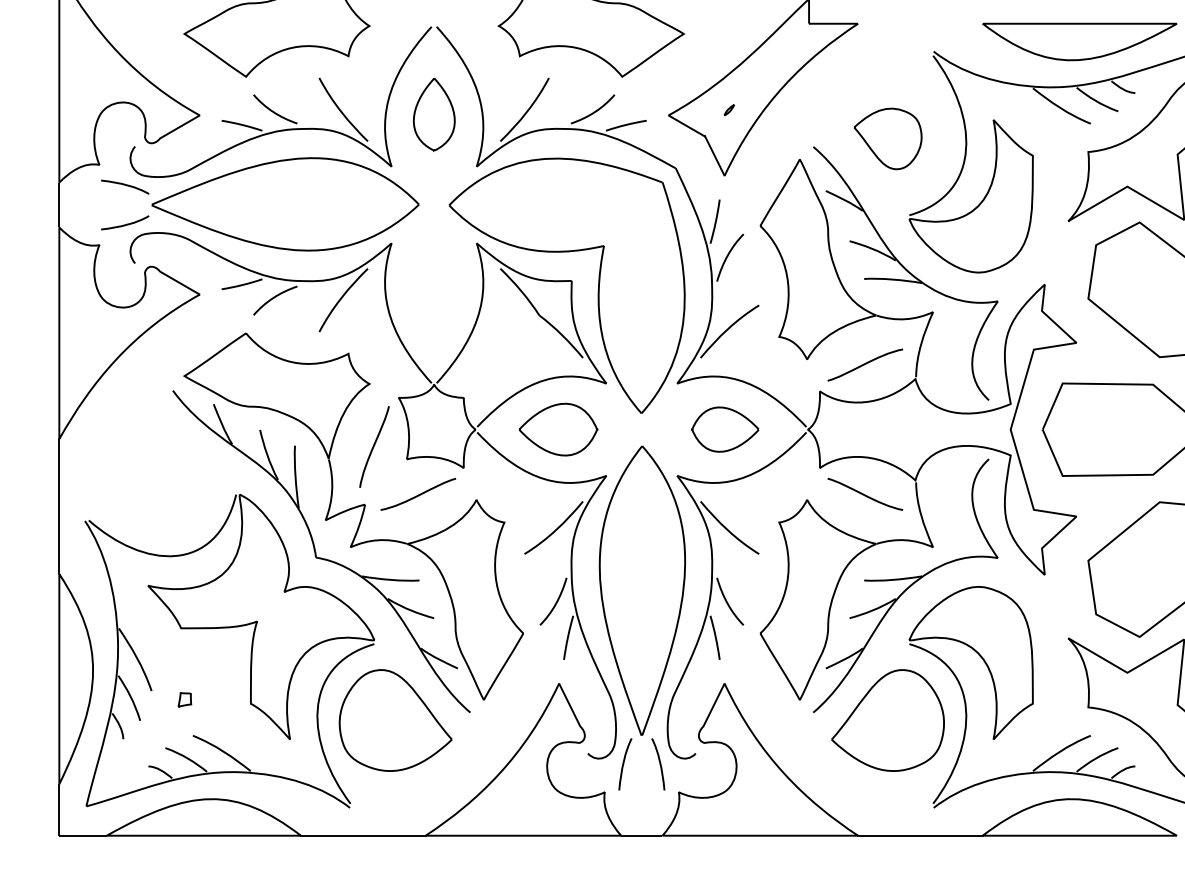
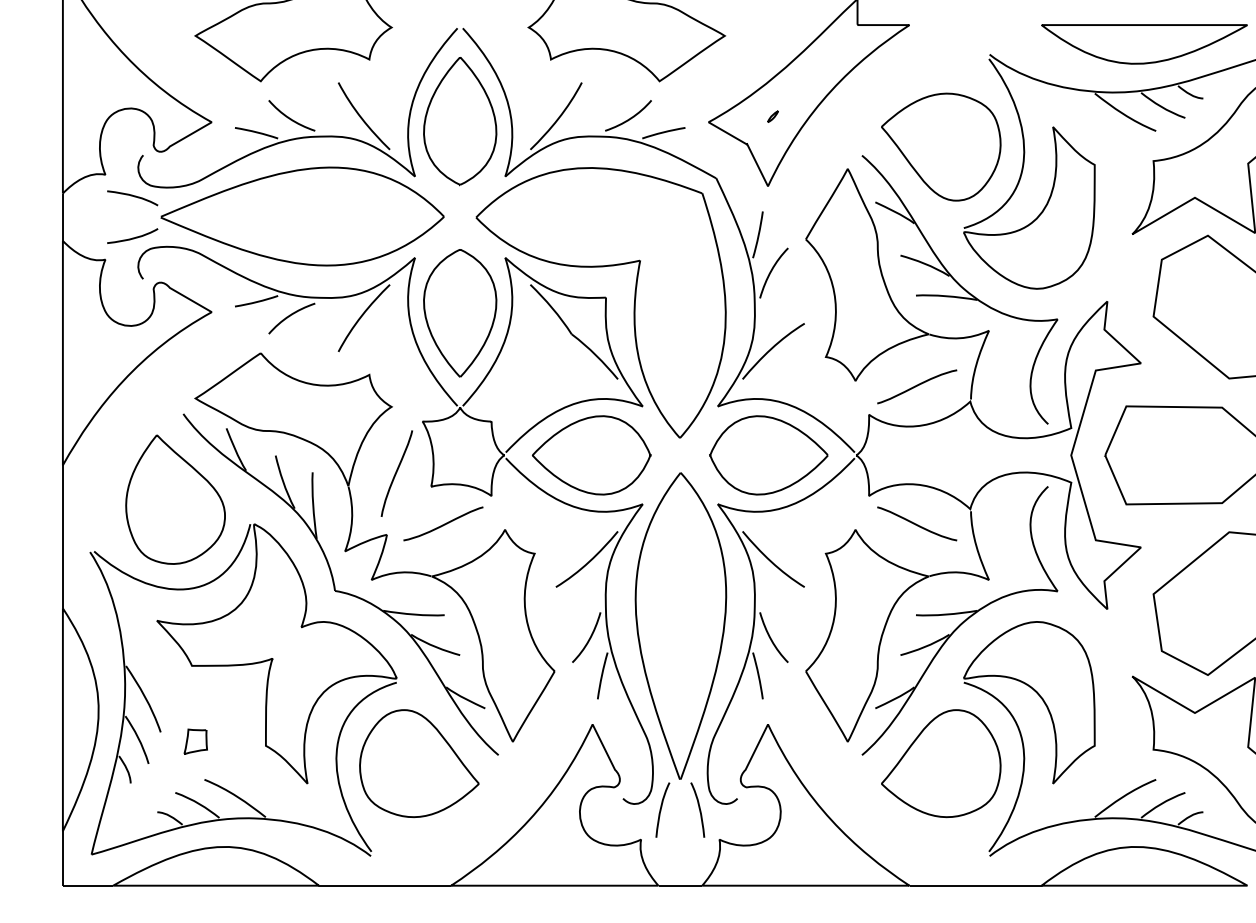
part: (434, 114) -> (460, 121), size x1.67
part: (887, 138) -> (940, 146), size x1.67
part: (434, 295) -> (460, 313), added
part: (558, 429) -> (591, 455), size x1.43
part: (725, 429) -> (768, 455), size x1.67
part: (165, 471) -> (175, 499), added
part: (184, 699) -> (195, 741), size x1.67

